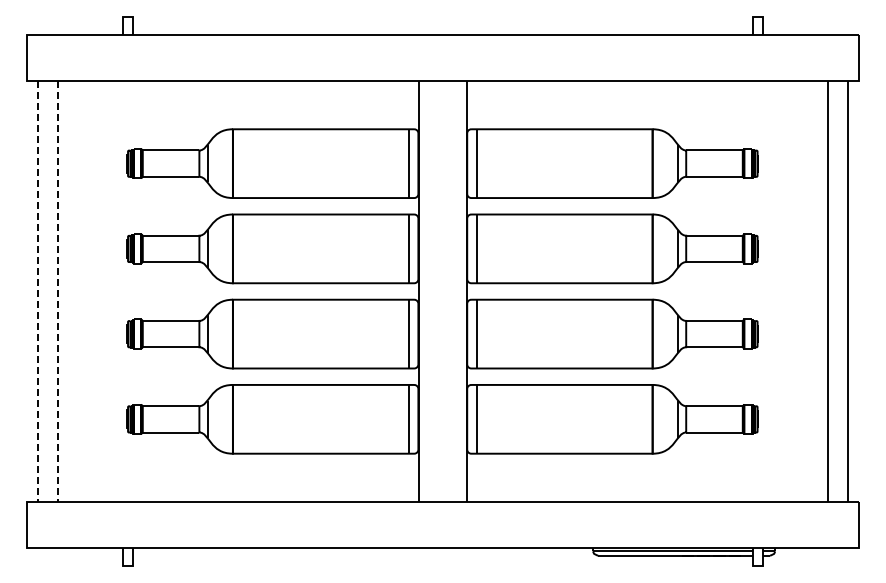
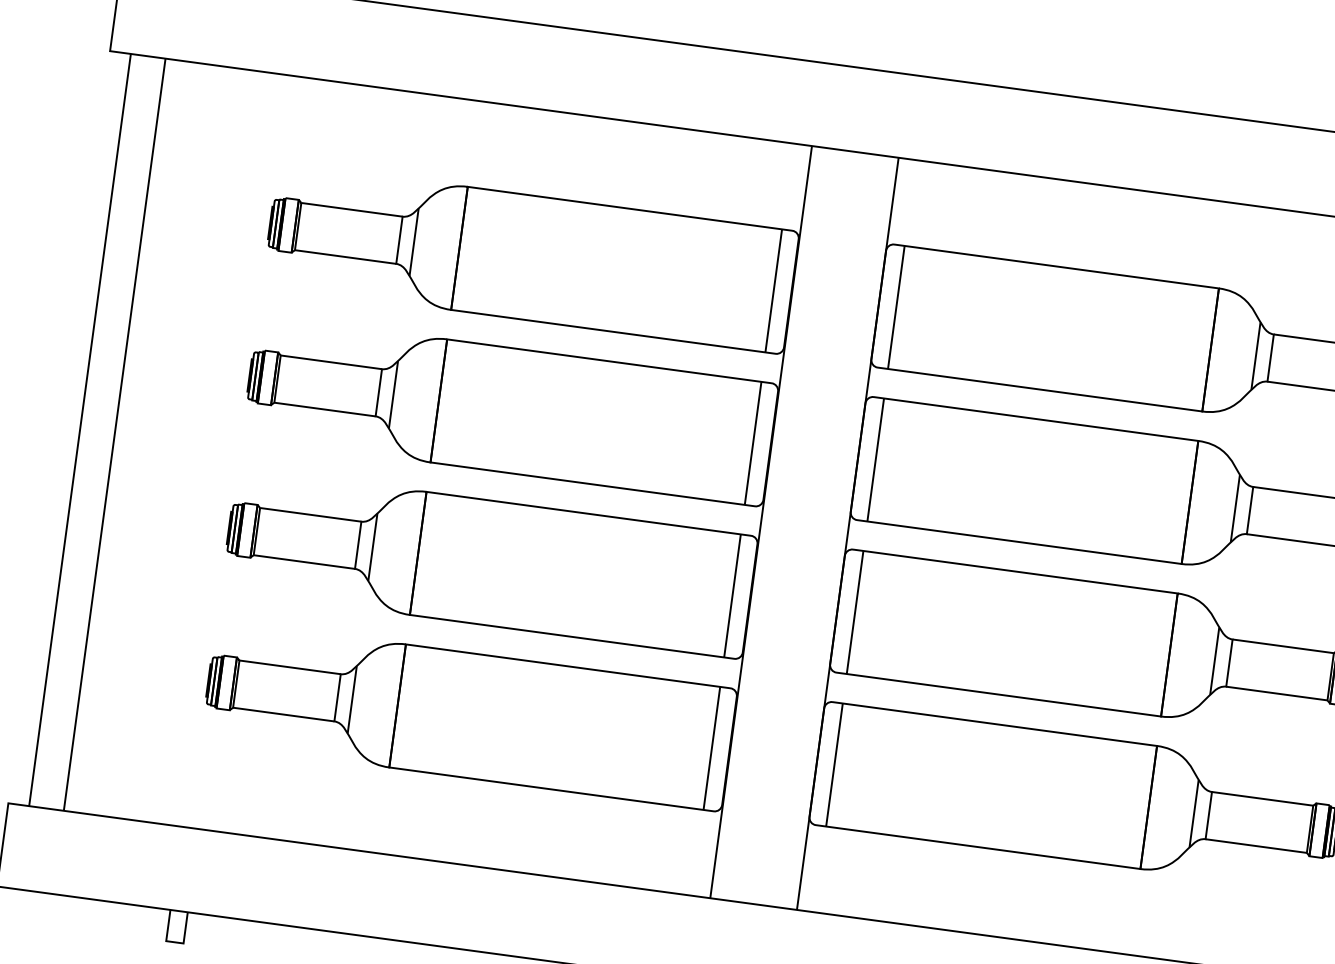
line: (38, 292) -> (80, 431), dashed -> solid
line: (57, 292) -> (114, 436), dashed -> solid

